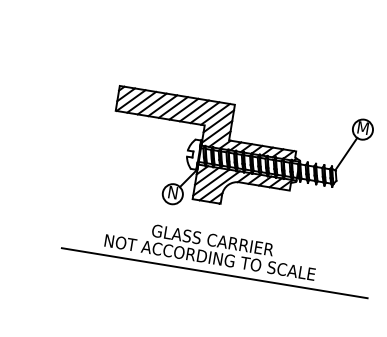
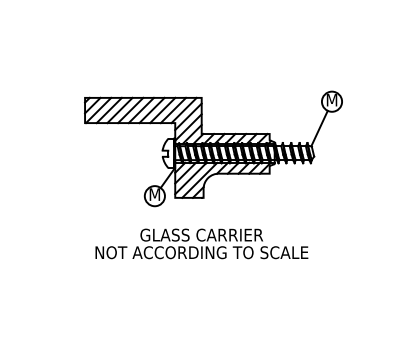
text: (172, 192) -> (154, 194), N -> M
line: (214, 273) -> (208, 267), removed

